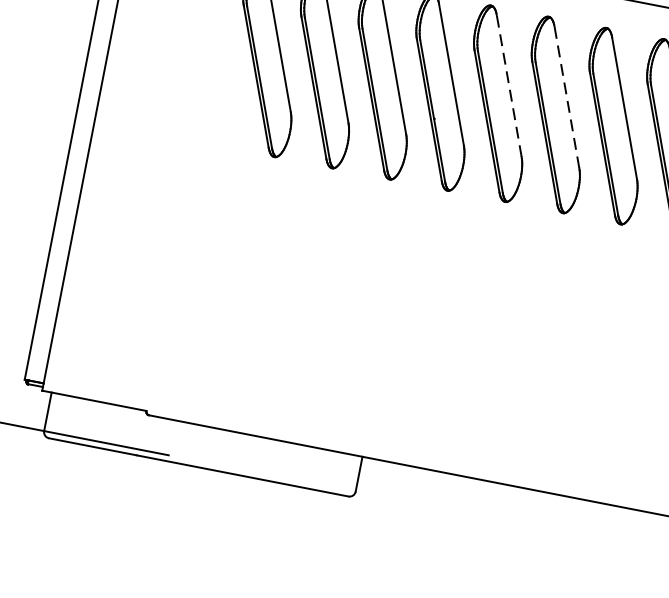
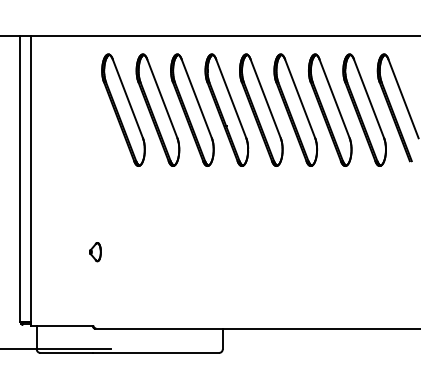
line: (508, 85) -> (265, 98), dashed -> solid
line: (565, 96) -> (299, 98), dashed -> solid
part: (174, 287) -> (95, 252), added

